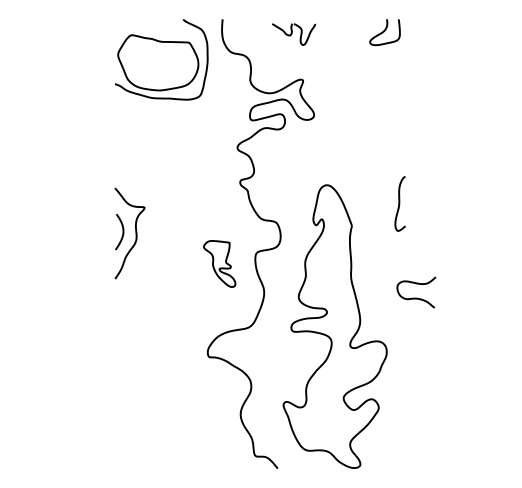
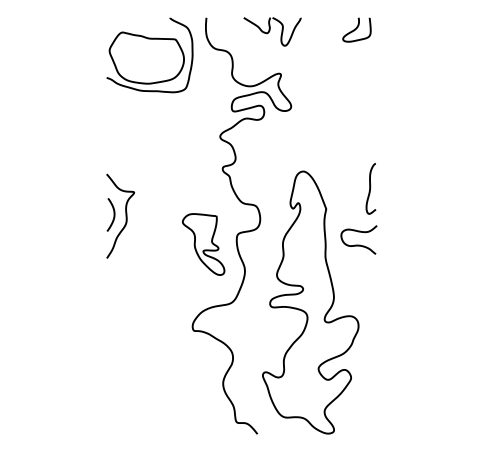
part: (293, 34) -> (272, 31), size x1.43
part: (219, 263) -> (203, 244), size x1.43
curve: (415, 297) -> (358, 244), moved

